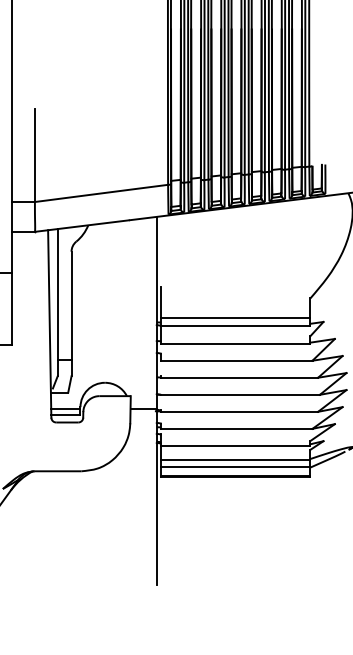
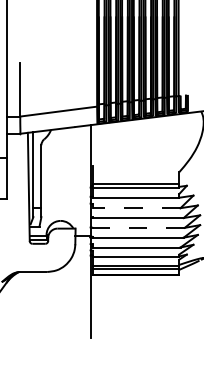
line: (236, 361) -> (136, 208), solid -> dashed
line: (239, 394) -> (138, 227), solid -> dashed

